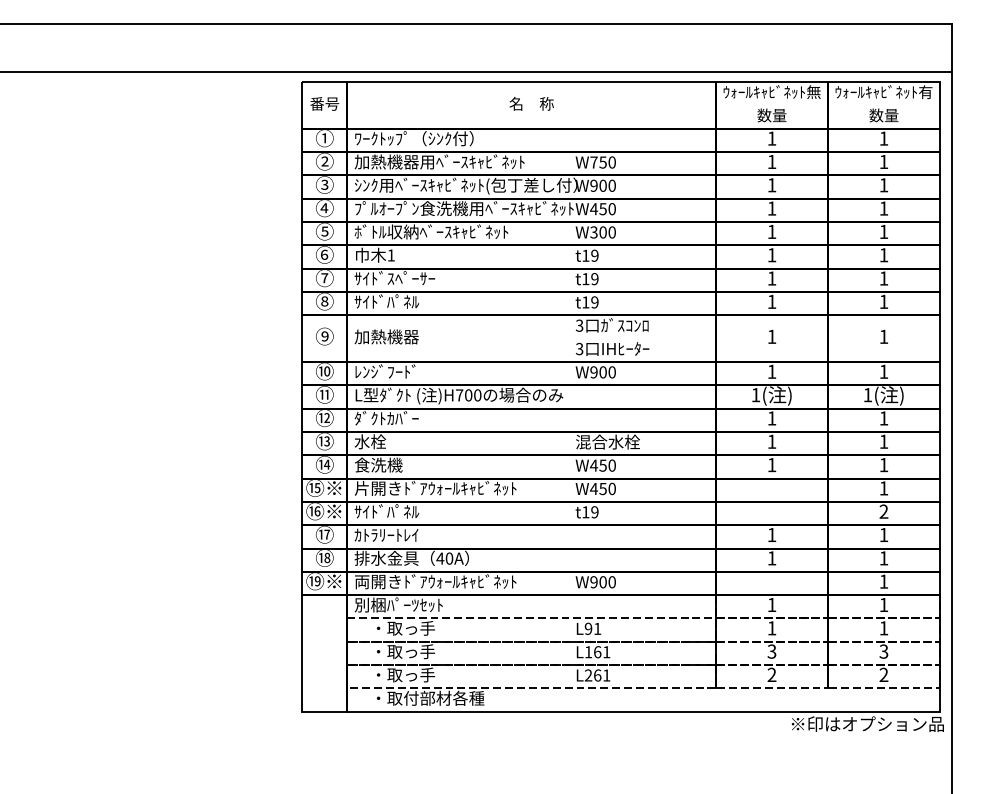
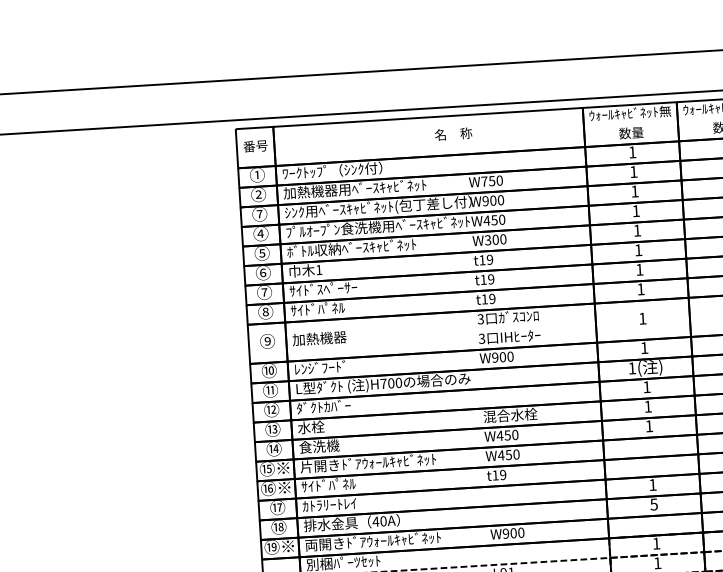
text: (531, 103) -> (453, 133), moved
text: (324, 184) -> (259, 213), ③ -> ⑦
text: (771, 558) -> (653, 504), 1 -> 5

